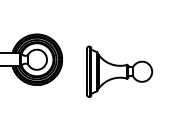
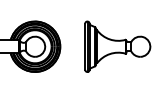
part: (119, 71) -> (117, 46), moved

